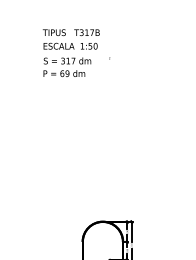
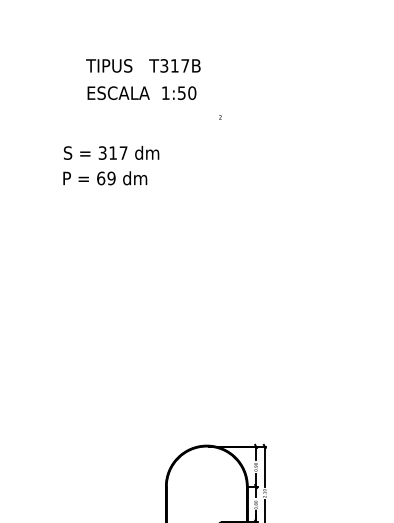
text: (67, 66) -> (111, 163), moved

